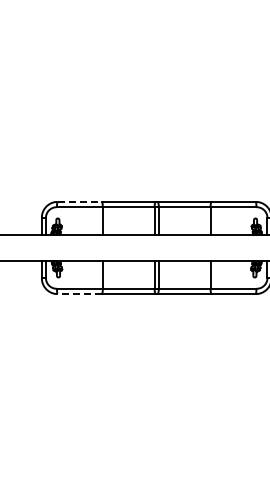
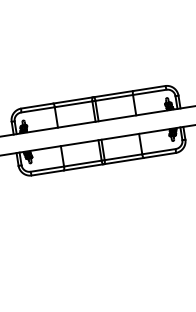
line: (80, 201) -> (37, 105), dashed -> solid
line: (79, 294) -> (47, 173), dashed -> solid

